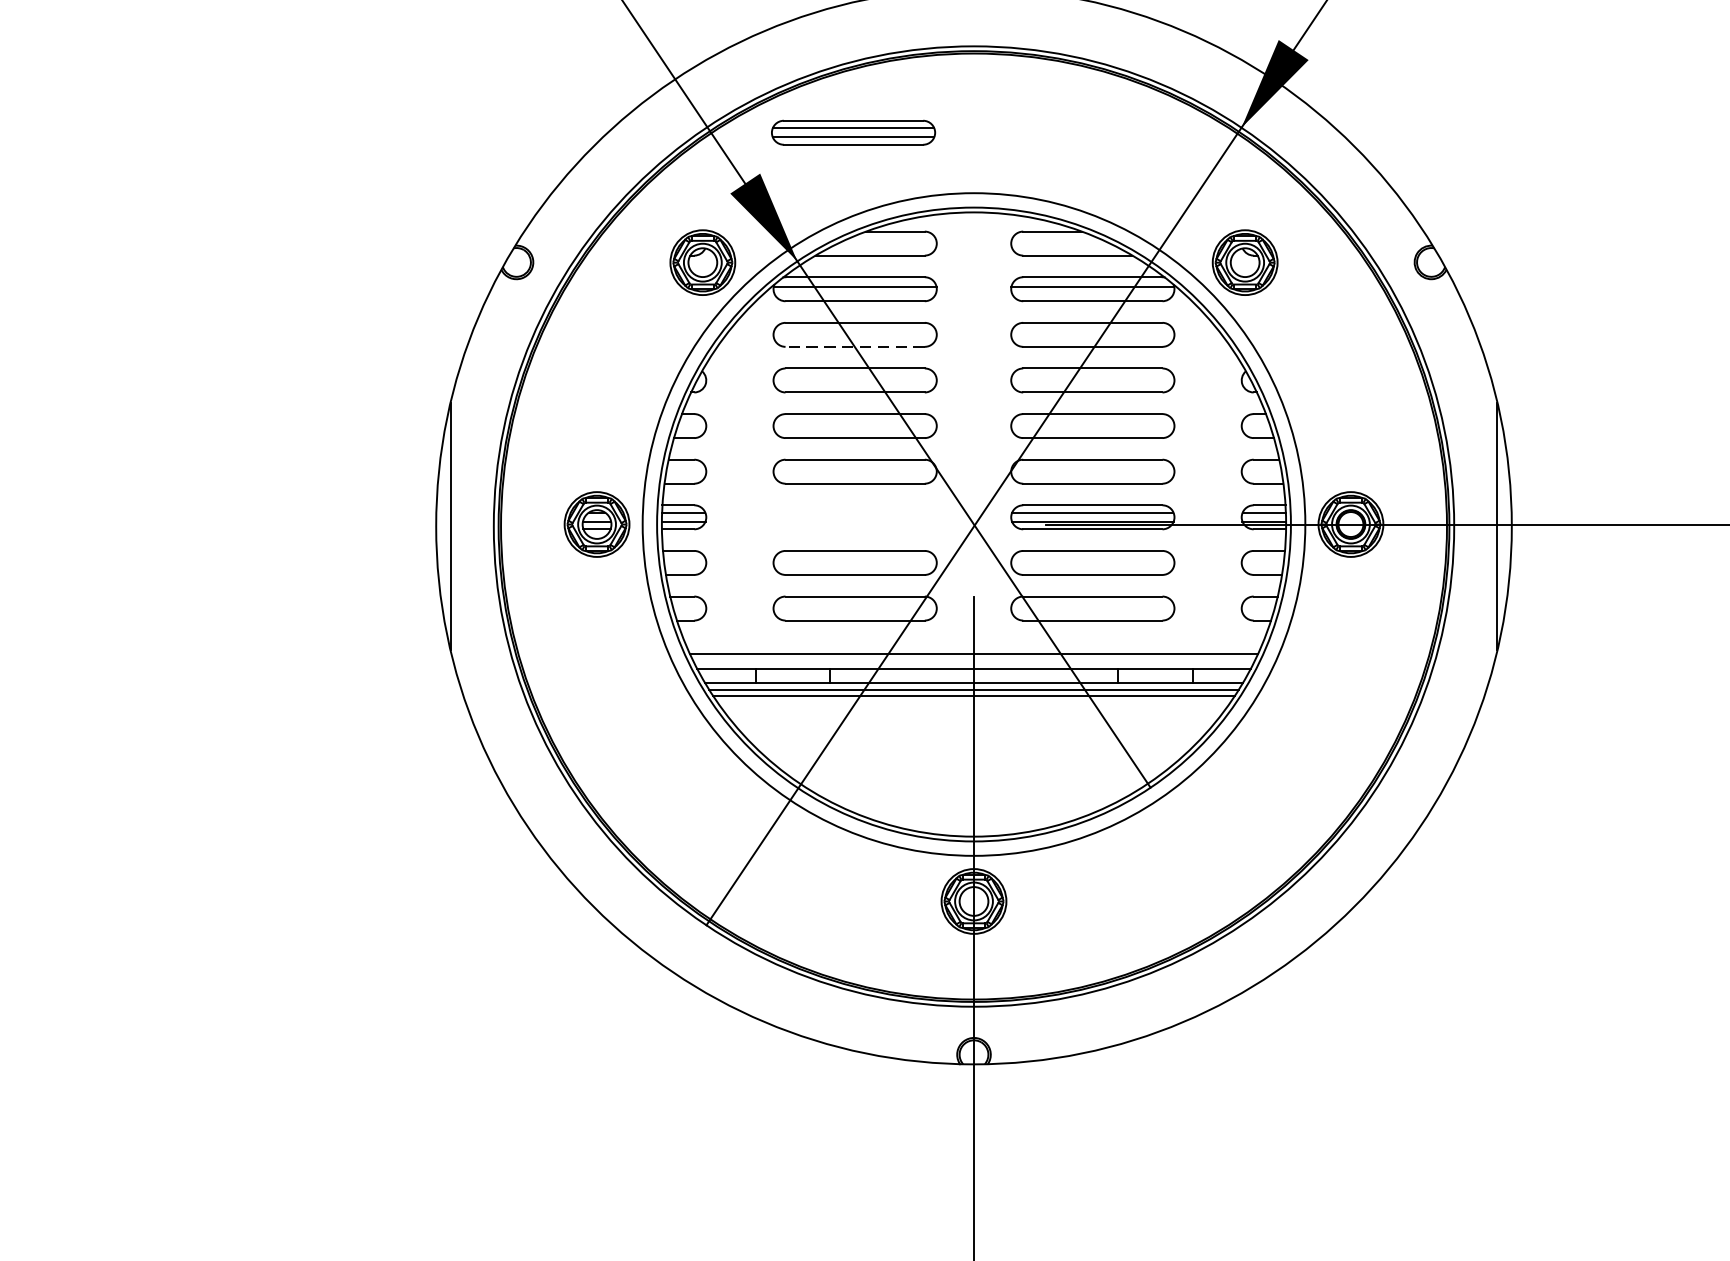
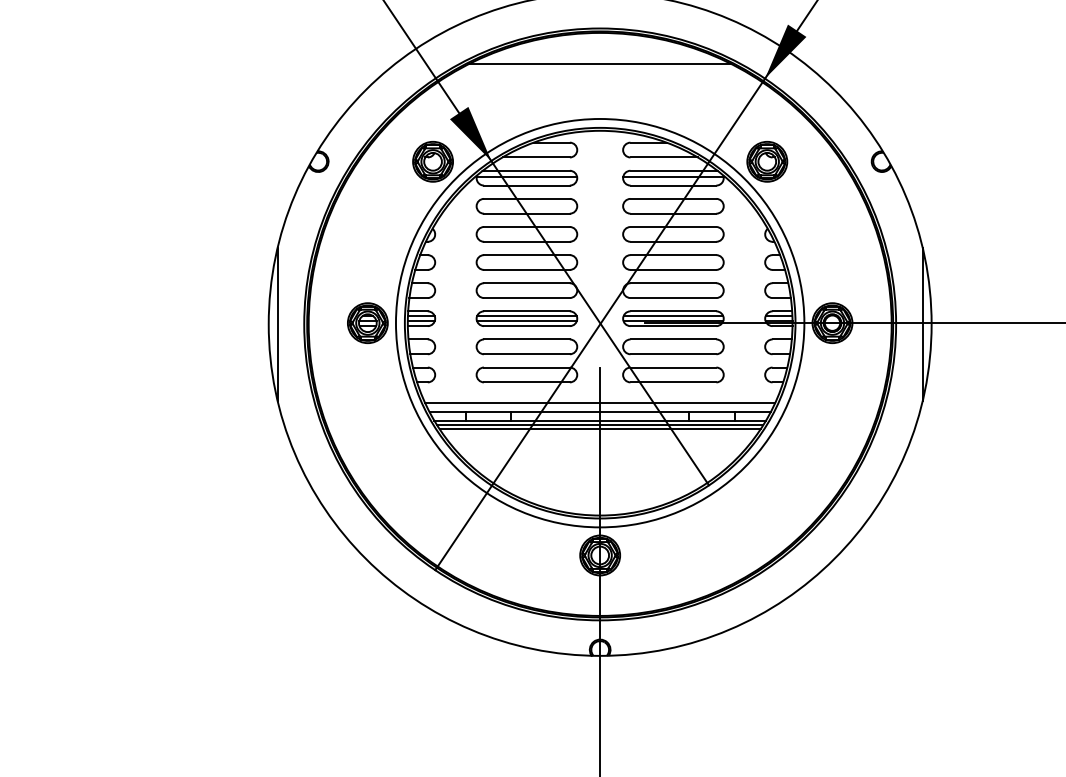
line: (974, 104) -> (600, 64), added
part: (852, 132) -> (526, 318), moved
line: (854, 346) -> (526, 213), dashed -> solid

